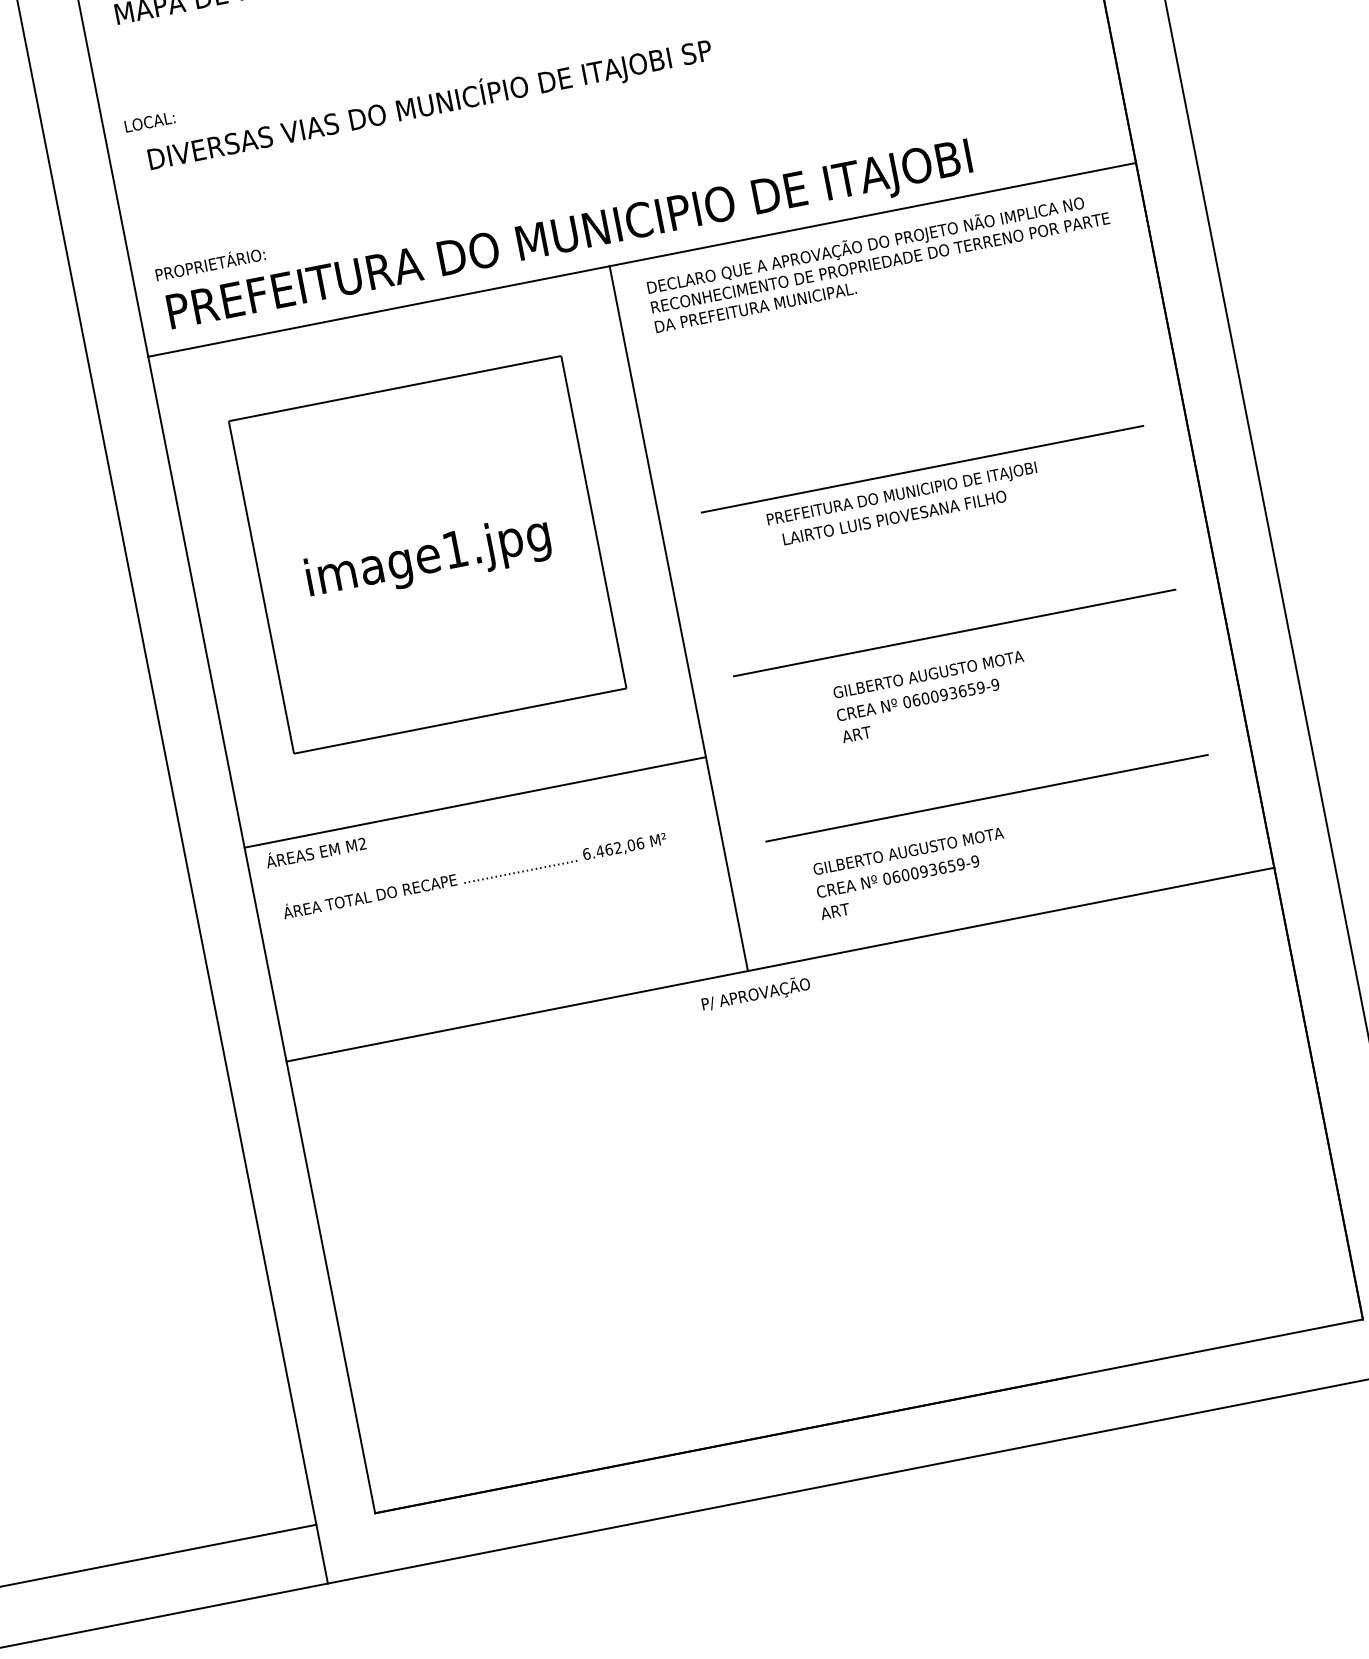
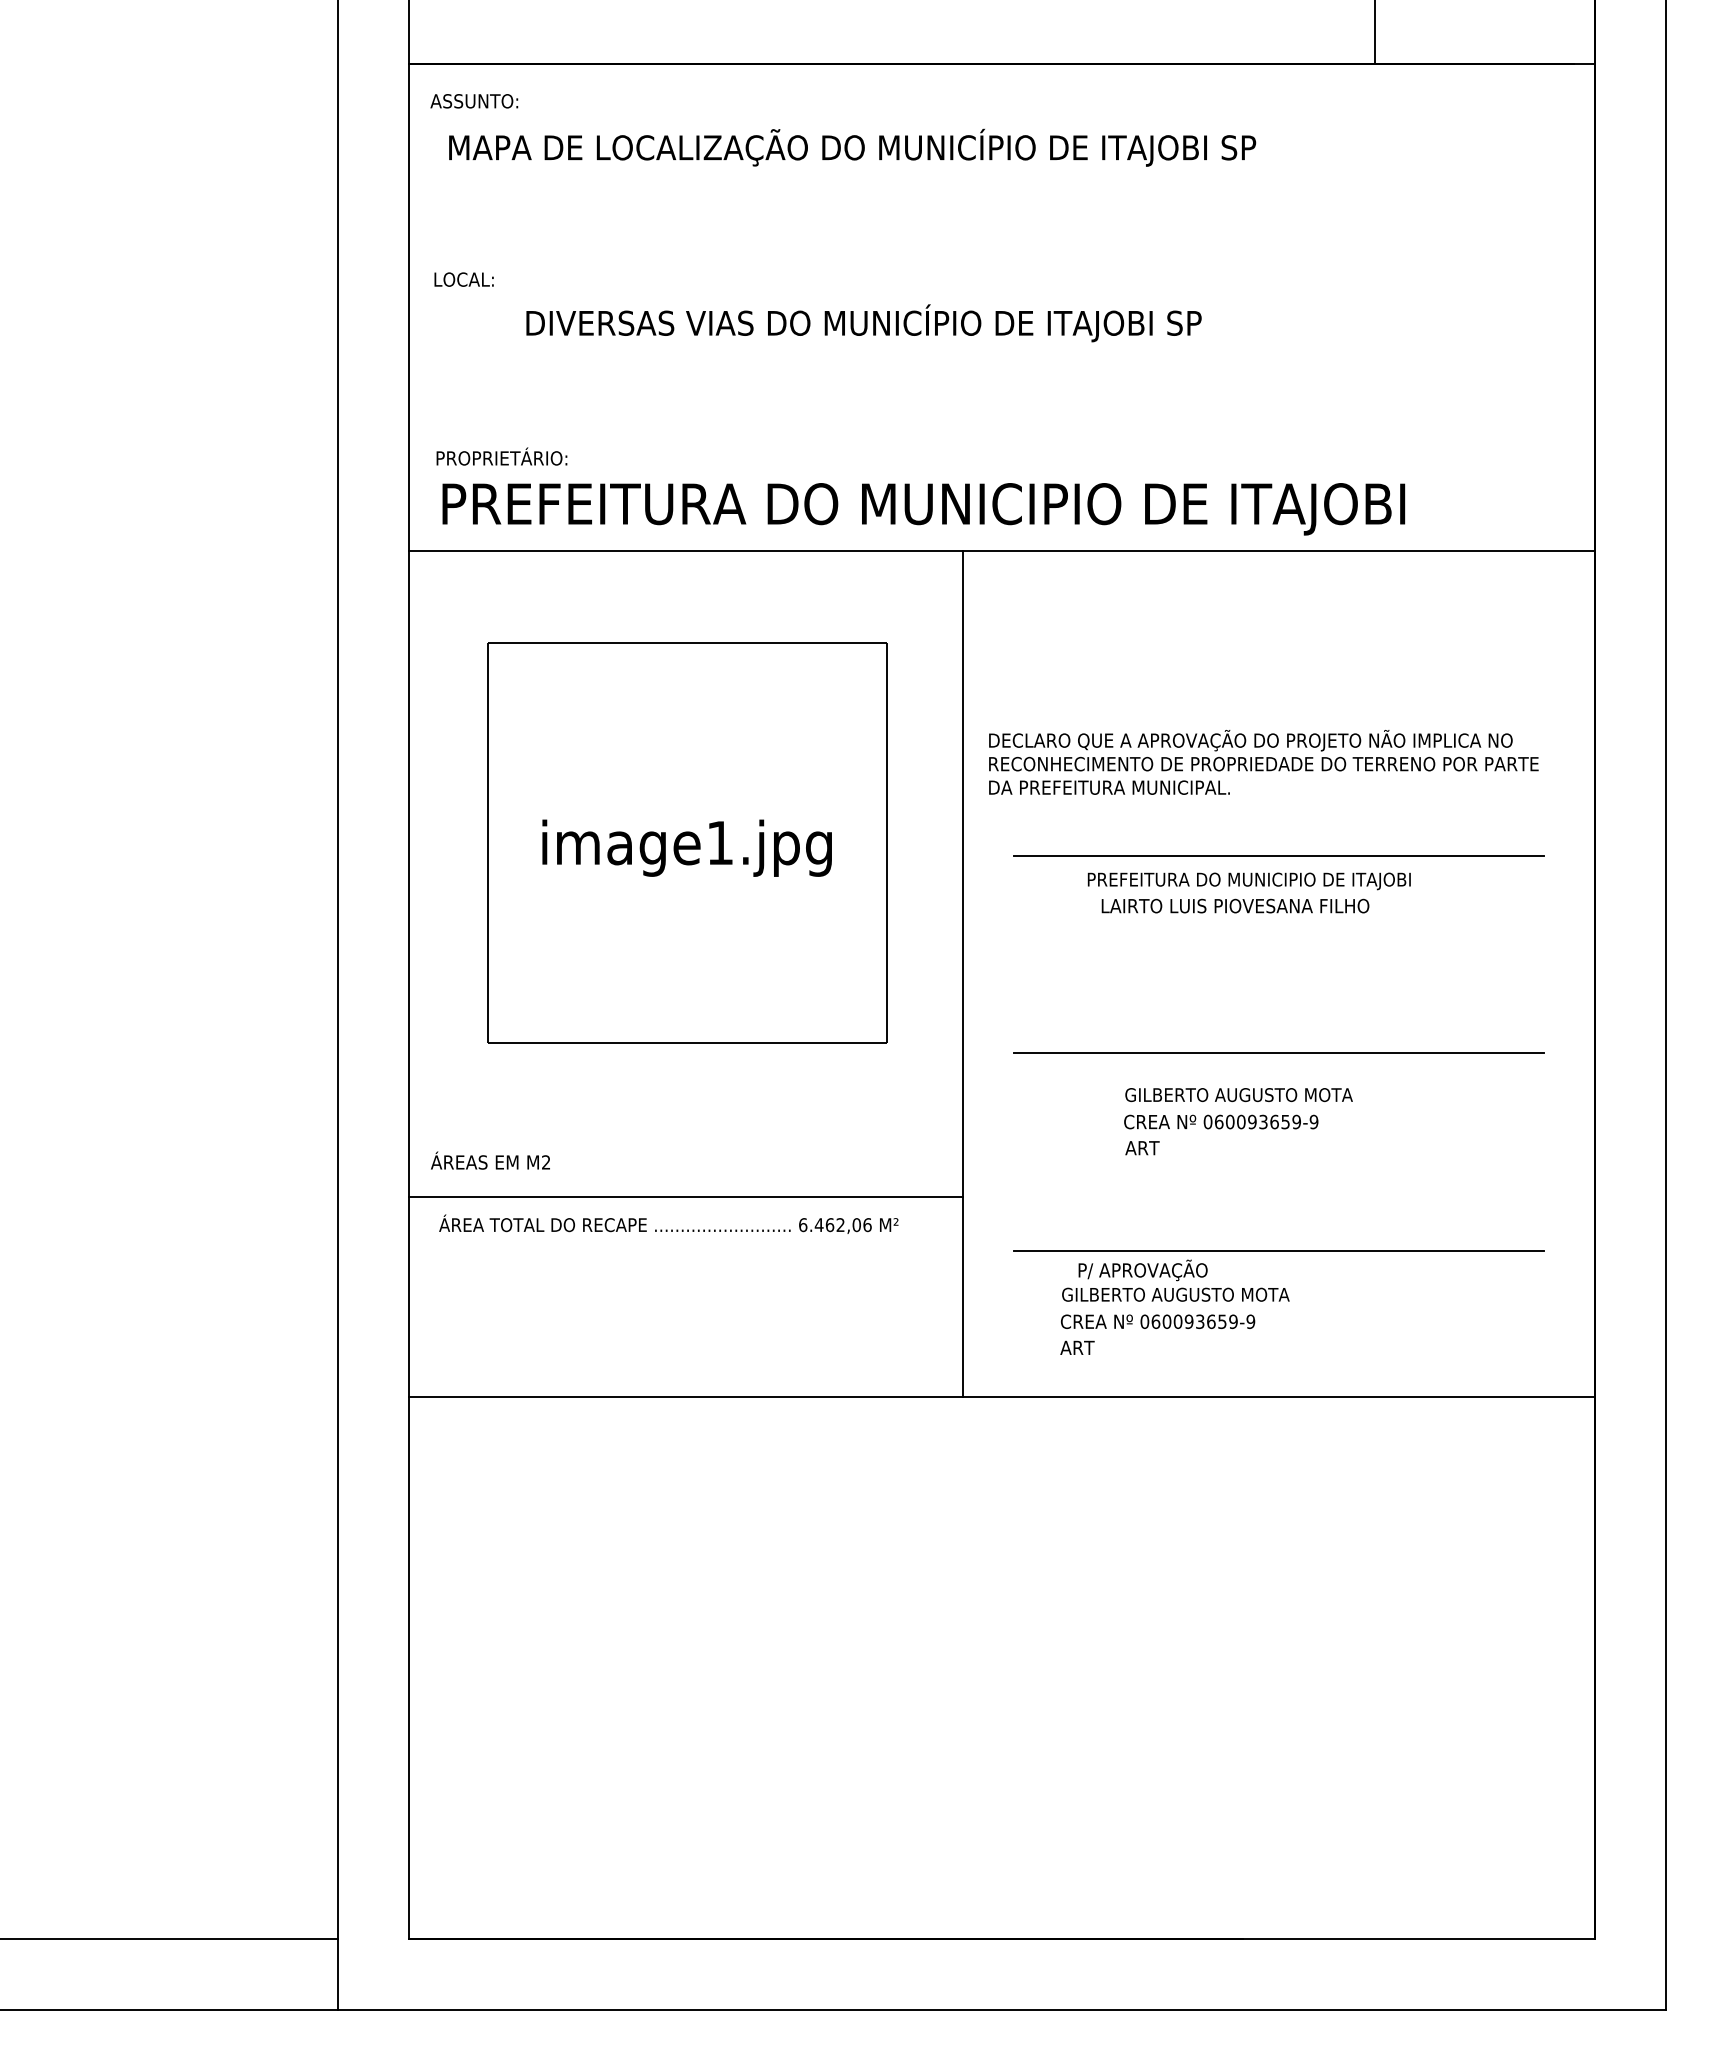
text: (429, 105) -> (863, 323), moved
text: (879, 261) -> (1263, 762), moved
line: (475, 802) -> (686, 1197), moved
text: (755, 994) -> (1142, 1270), moved

